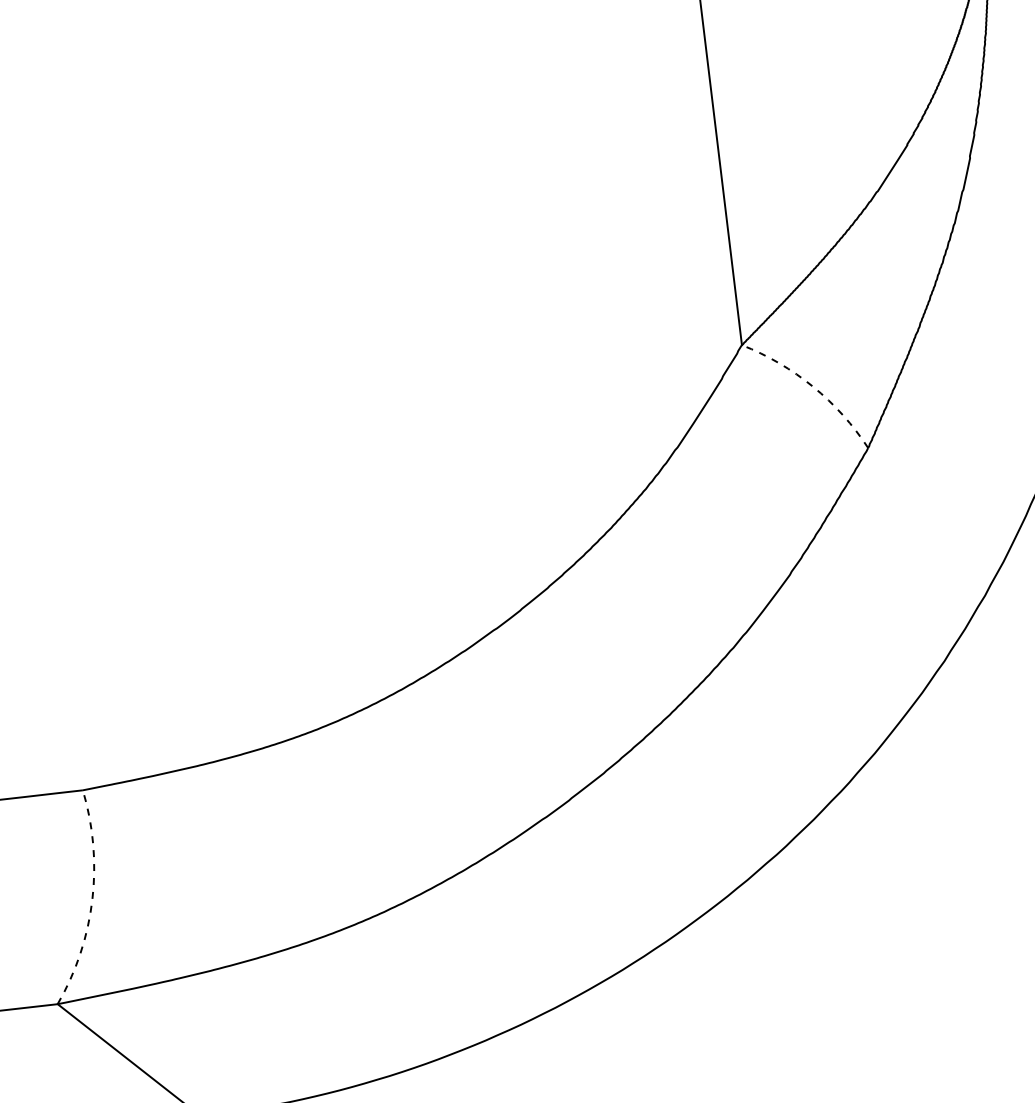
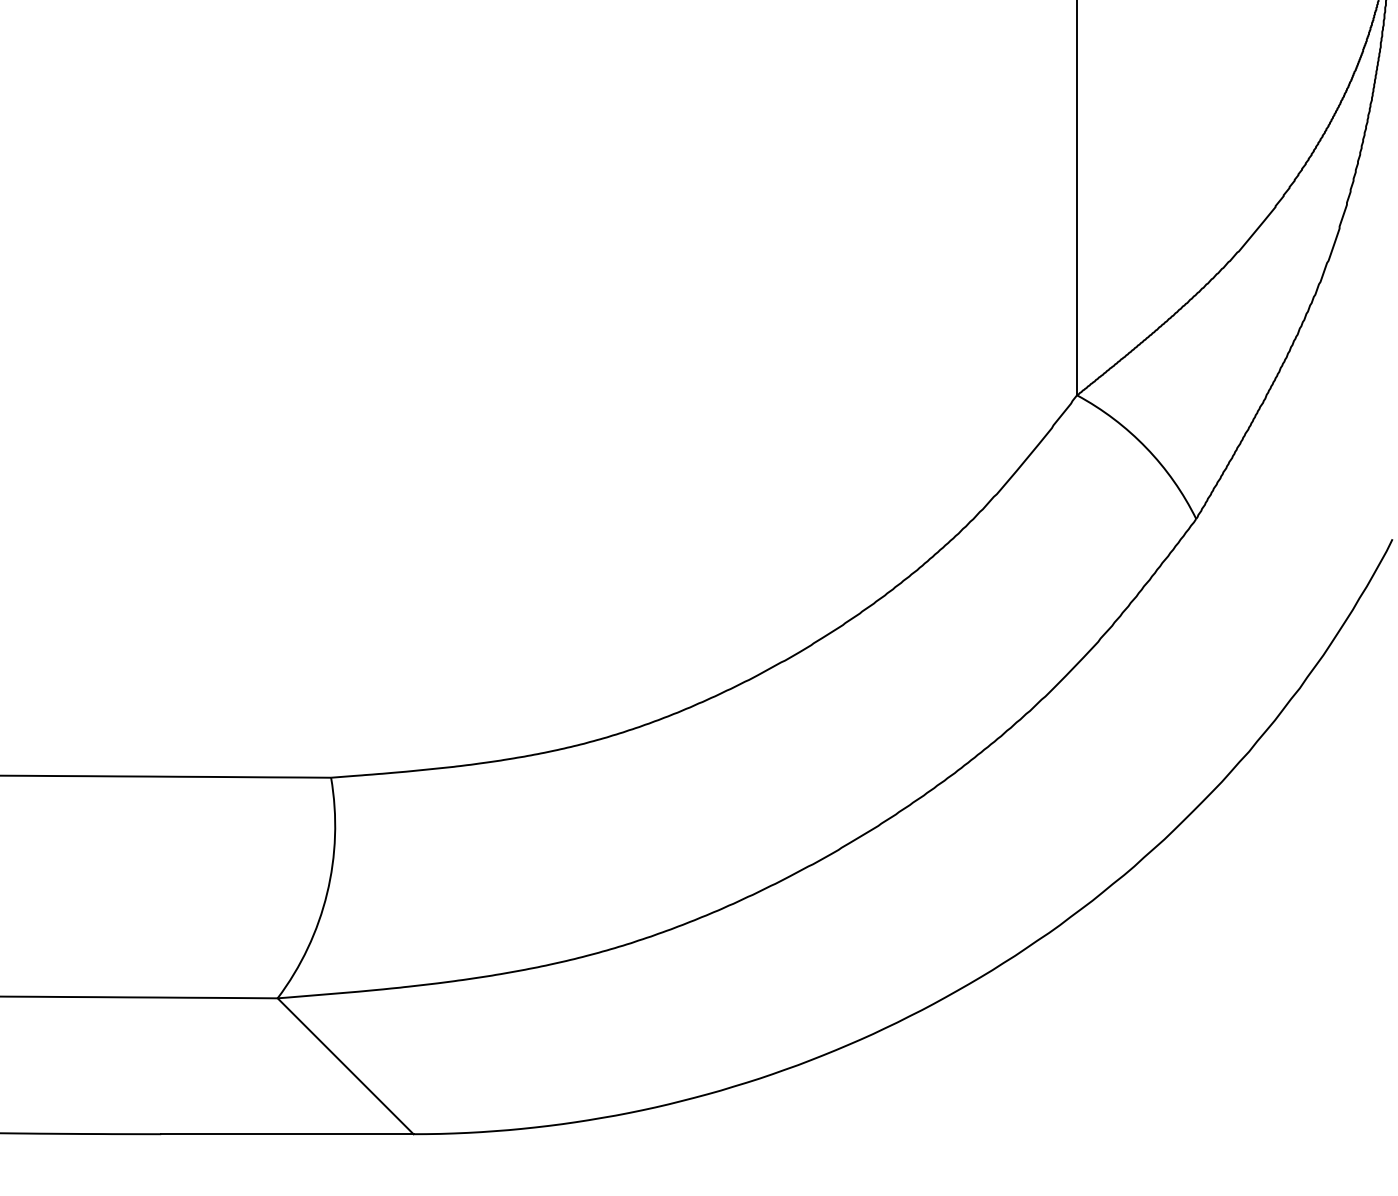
arc: (813, 386) -> (1146, 447), dashed -> solid
arc: (92, 899) -> (327, 893), dashed -> solid

